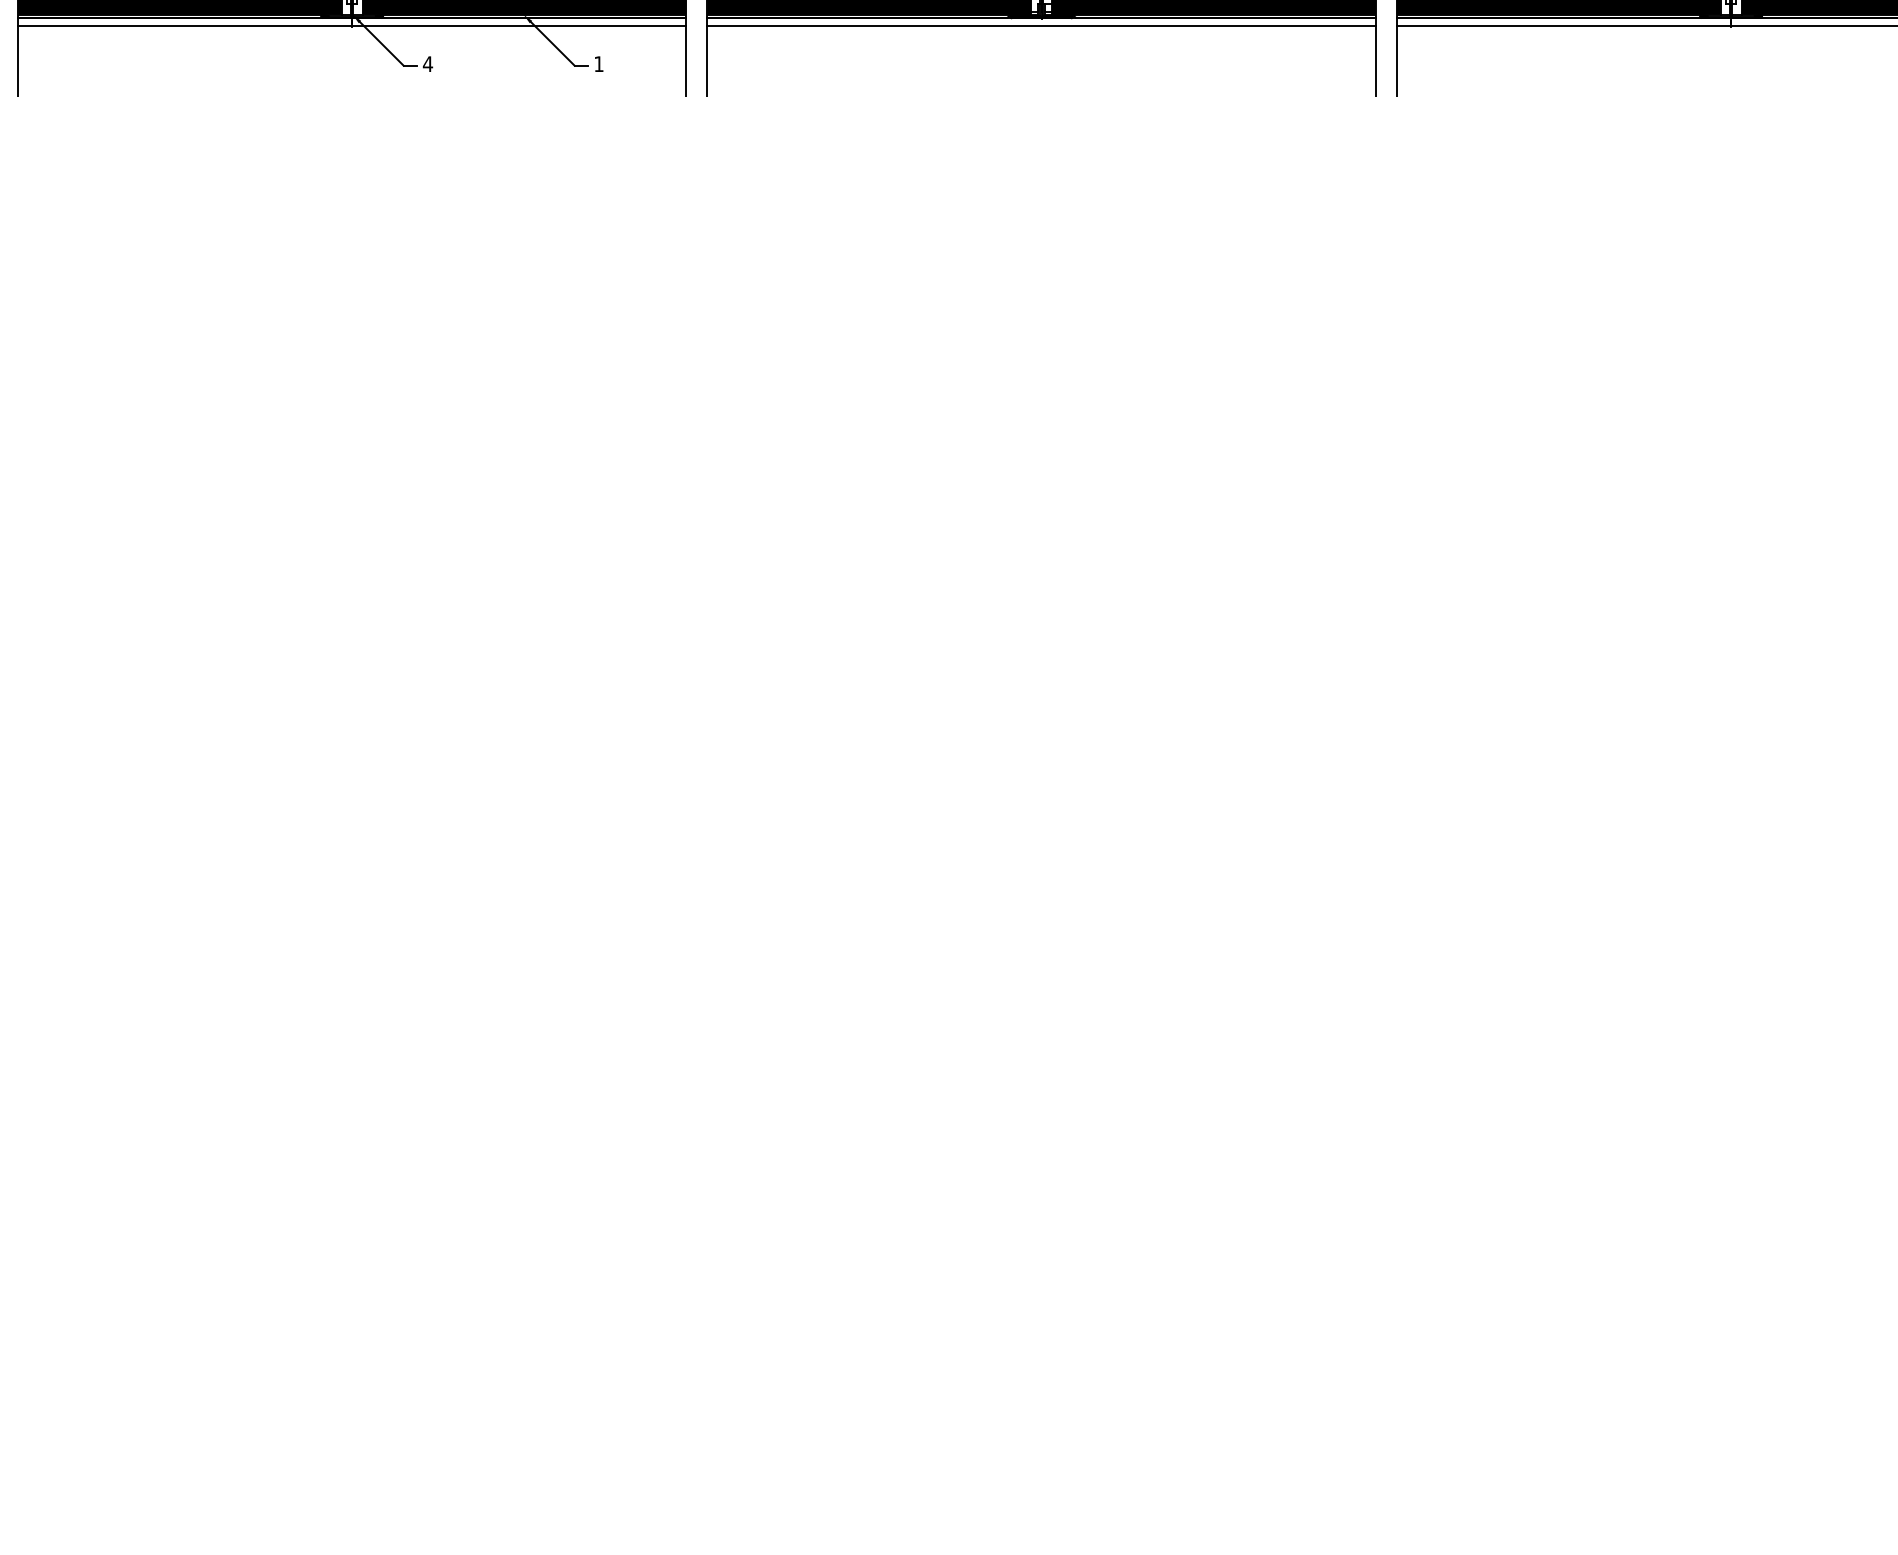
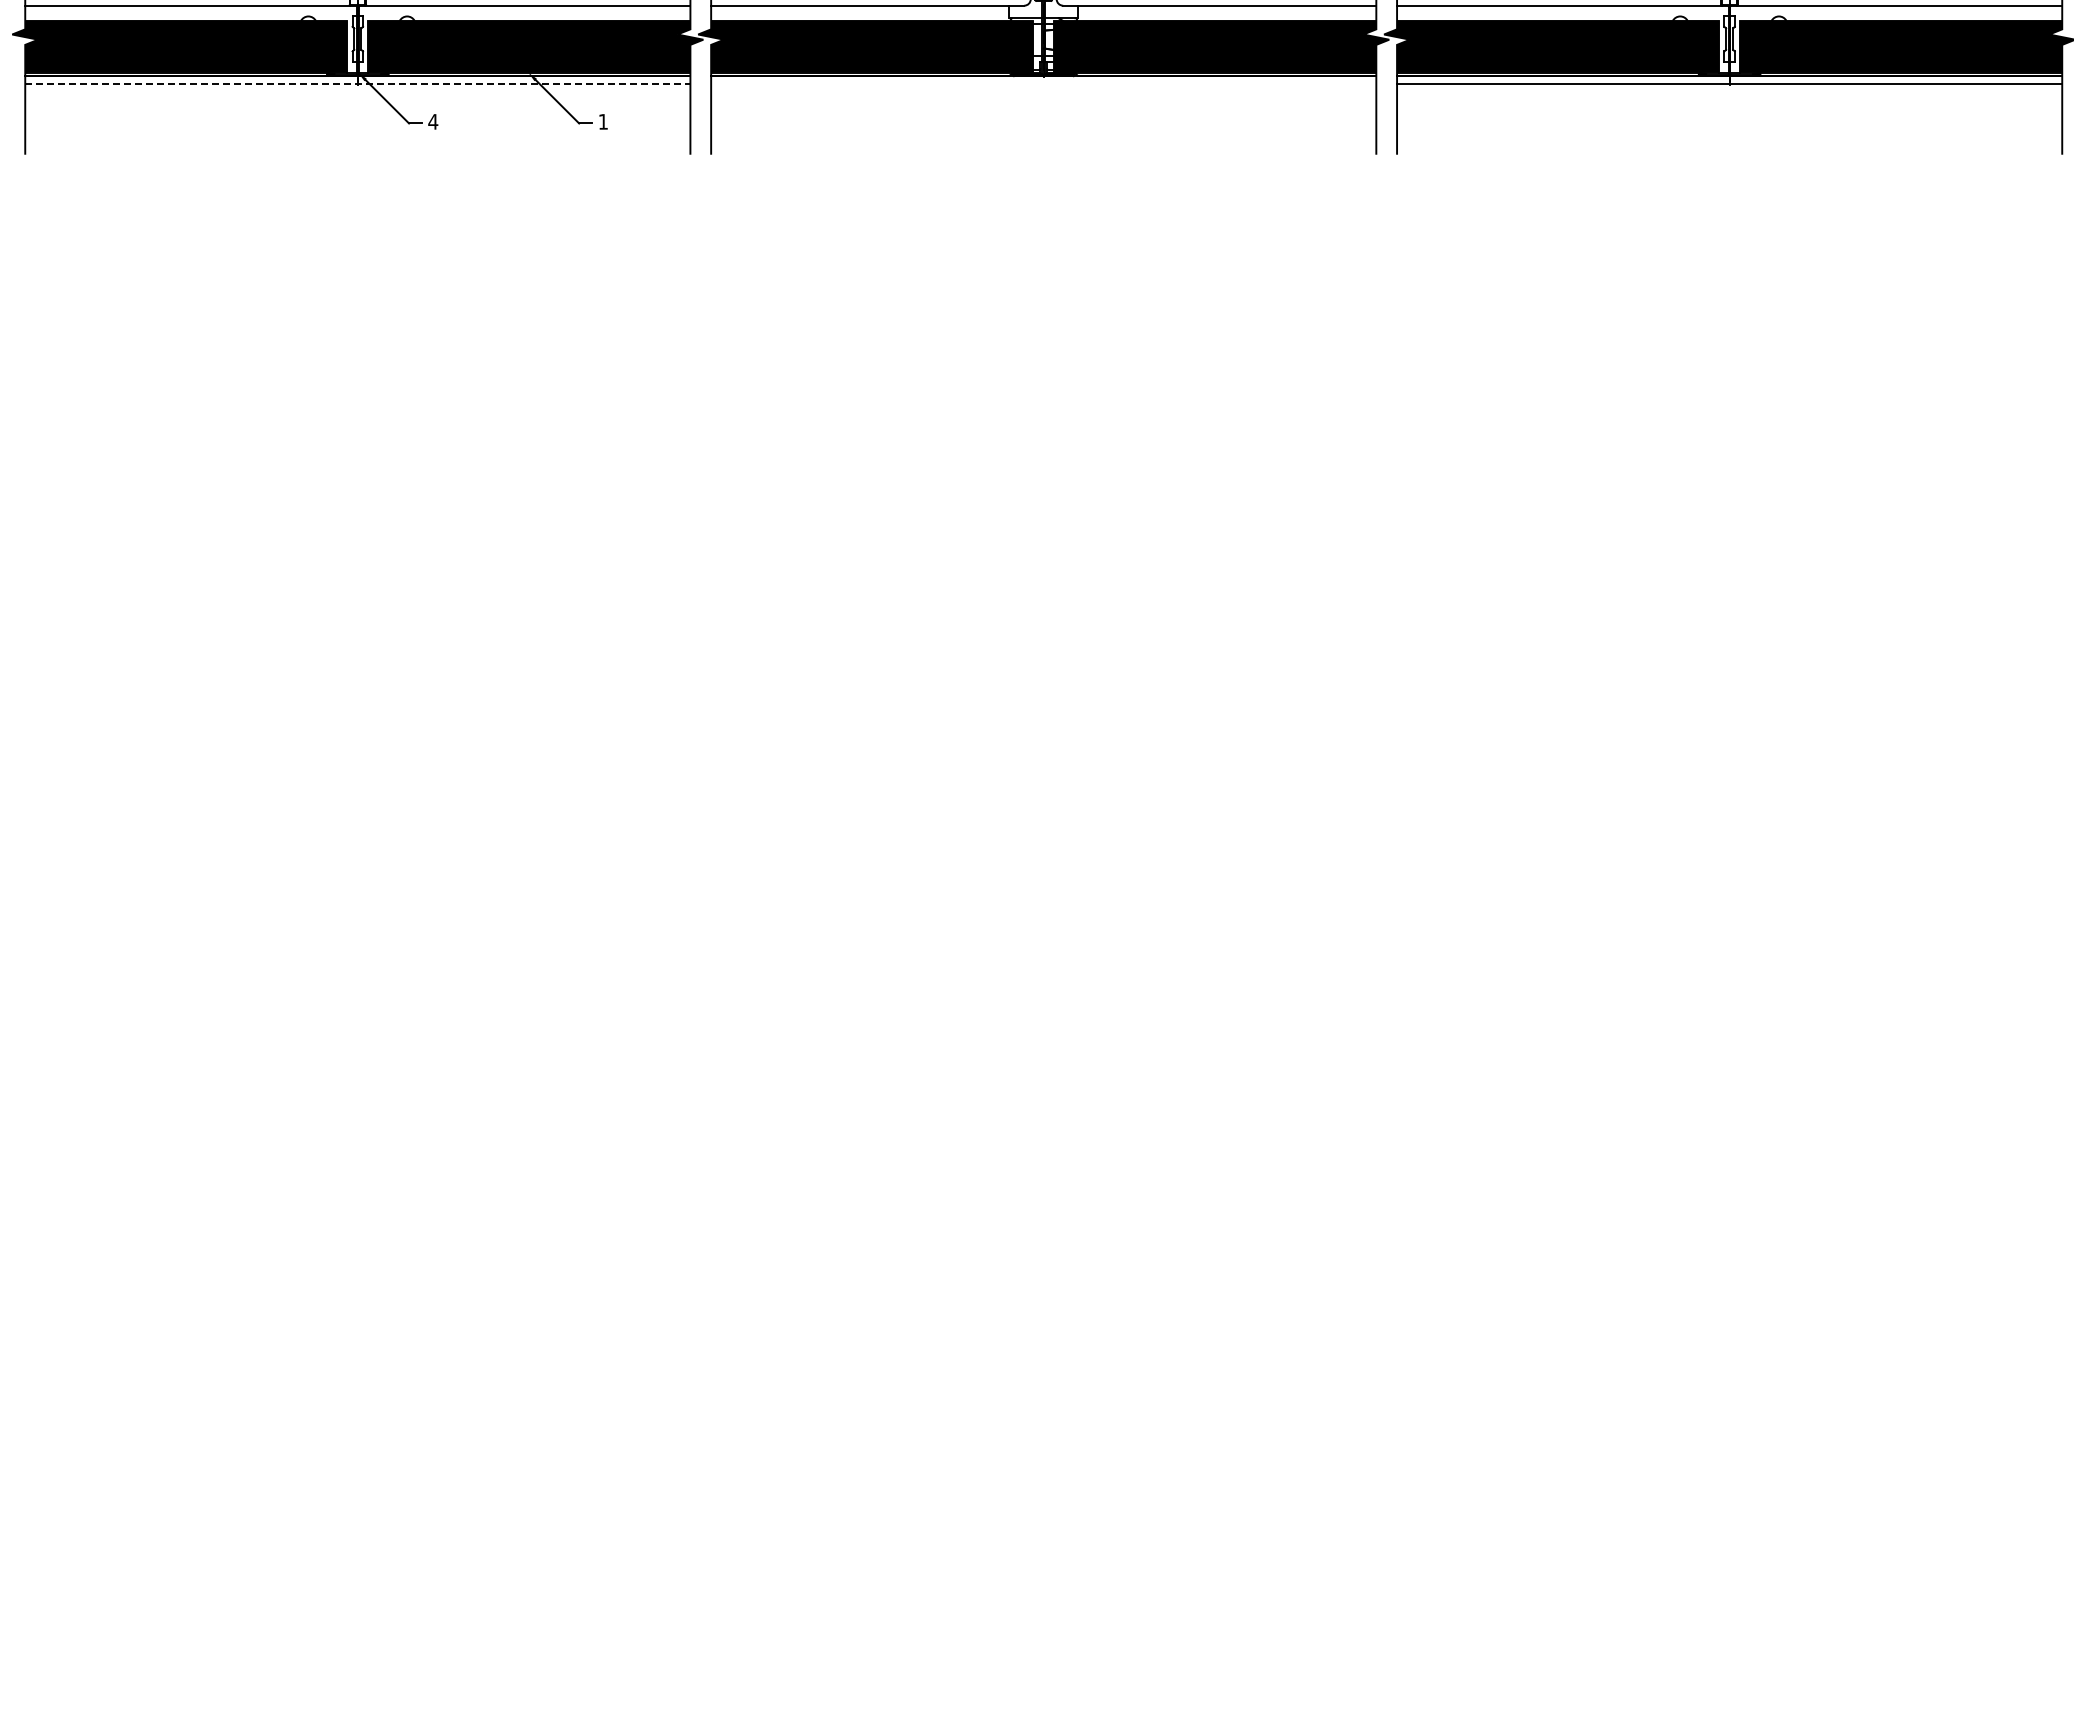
line: (351, 26) -> (357, 84), solid -> dashed
line: (1041, 26) -> (1043, 84), removed

